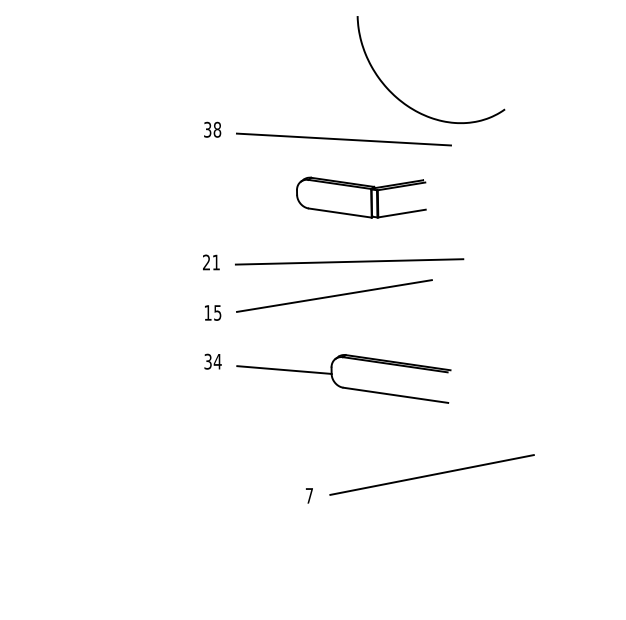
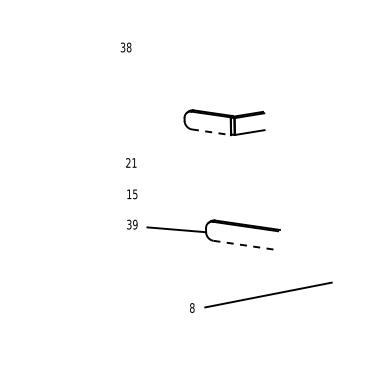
curve: (407, 104) -> (253, 64), removed
text: (211, 129) -> (125, 47), moved
line: (343, 139) -> (213, 86), removed
line: (340, 213) -> (211, 132), solid -> dashed
line: (348, 261) -> (216, 162), removed
line: (333, 295) -> (207, 183), removed
text: (216, 361) -> (134, 224), 34 -> 39
line: (395, 395) -> (245, 245), solid -> dashed
text: (309, 495) -> (192, 307), 7 -> 8

